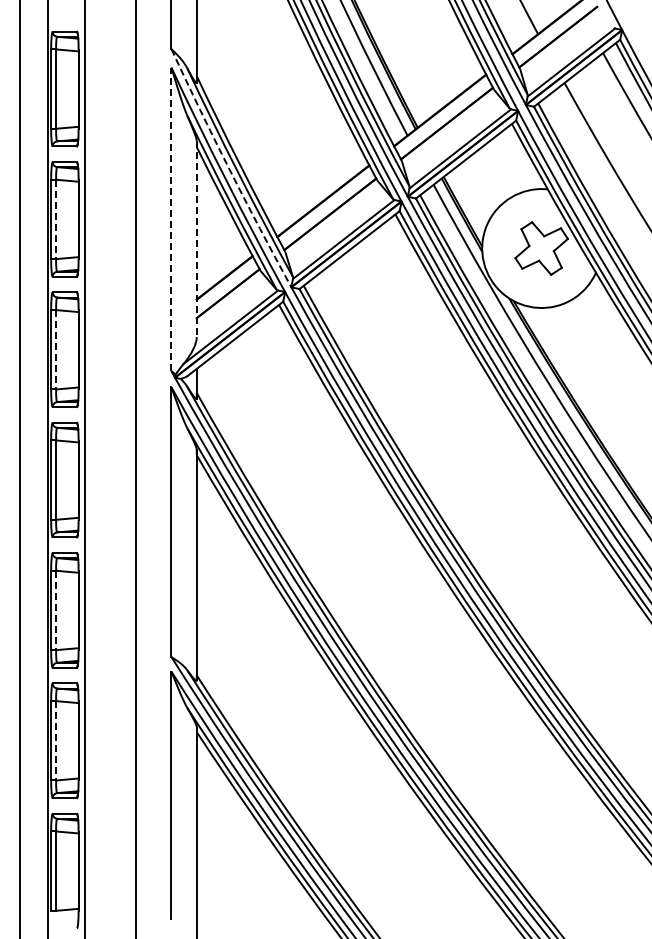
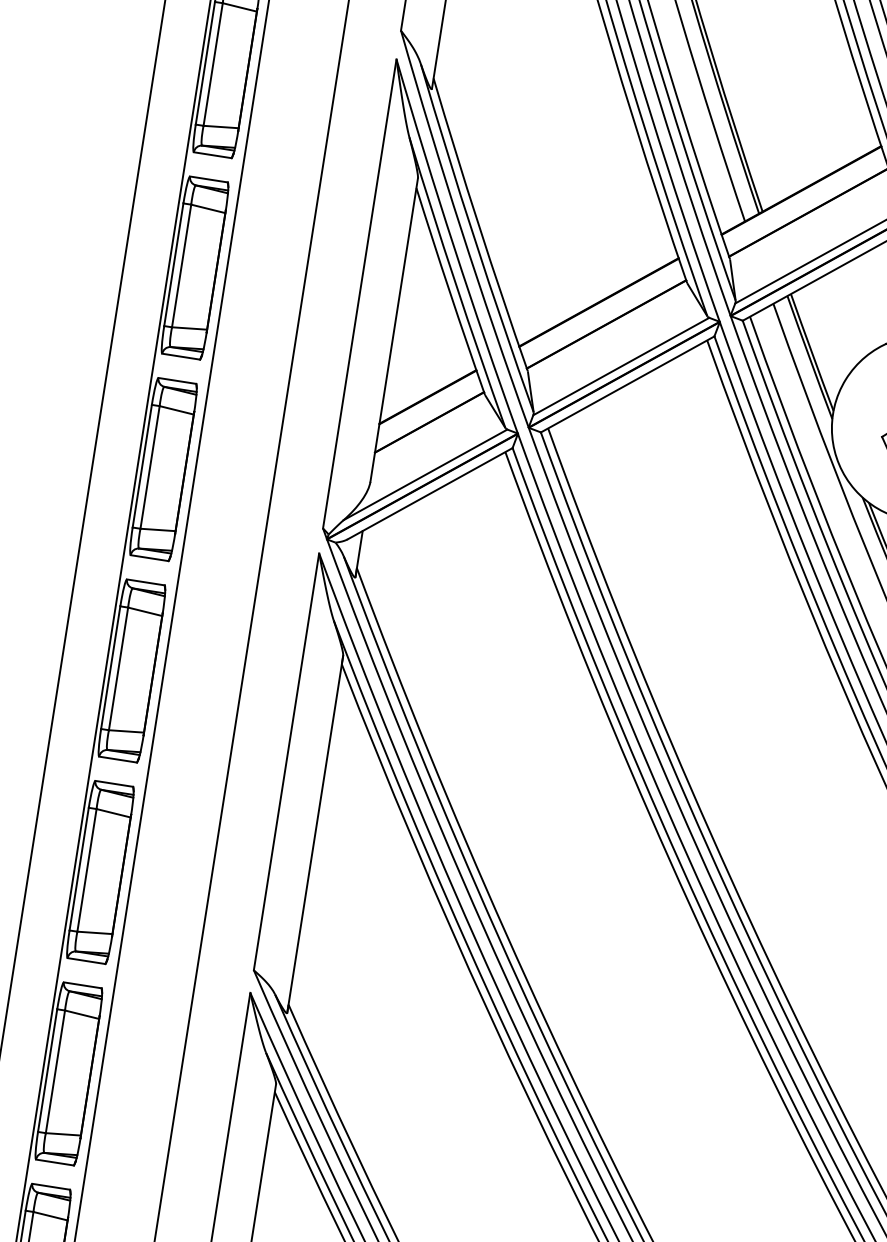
arc: (229, 169) -> (461, 230), dashed -> solid
line: (56, 219) -> (182, 266), dashed -> solid
line: (171, 219) -> (359, 293), dashed -> solid
line: (196, 239) -> (393, 330), dashed -> solid
line: (56, 349) -> (150, 467), dashed -> solid
line: (56, 610) -> (87, 870), dashed -> solid
line: (56, 740) -> (55, 1071), dashed -> solid

